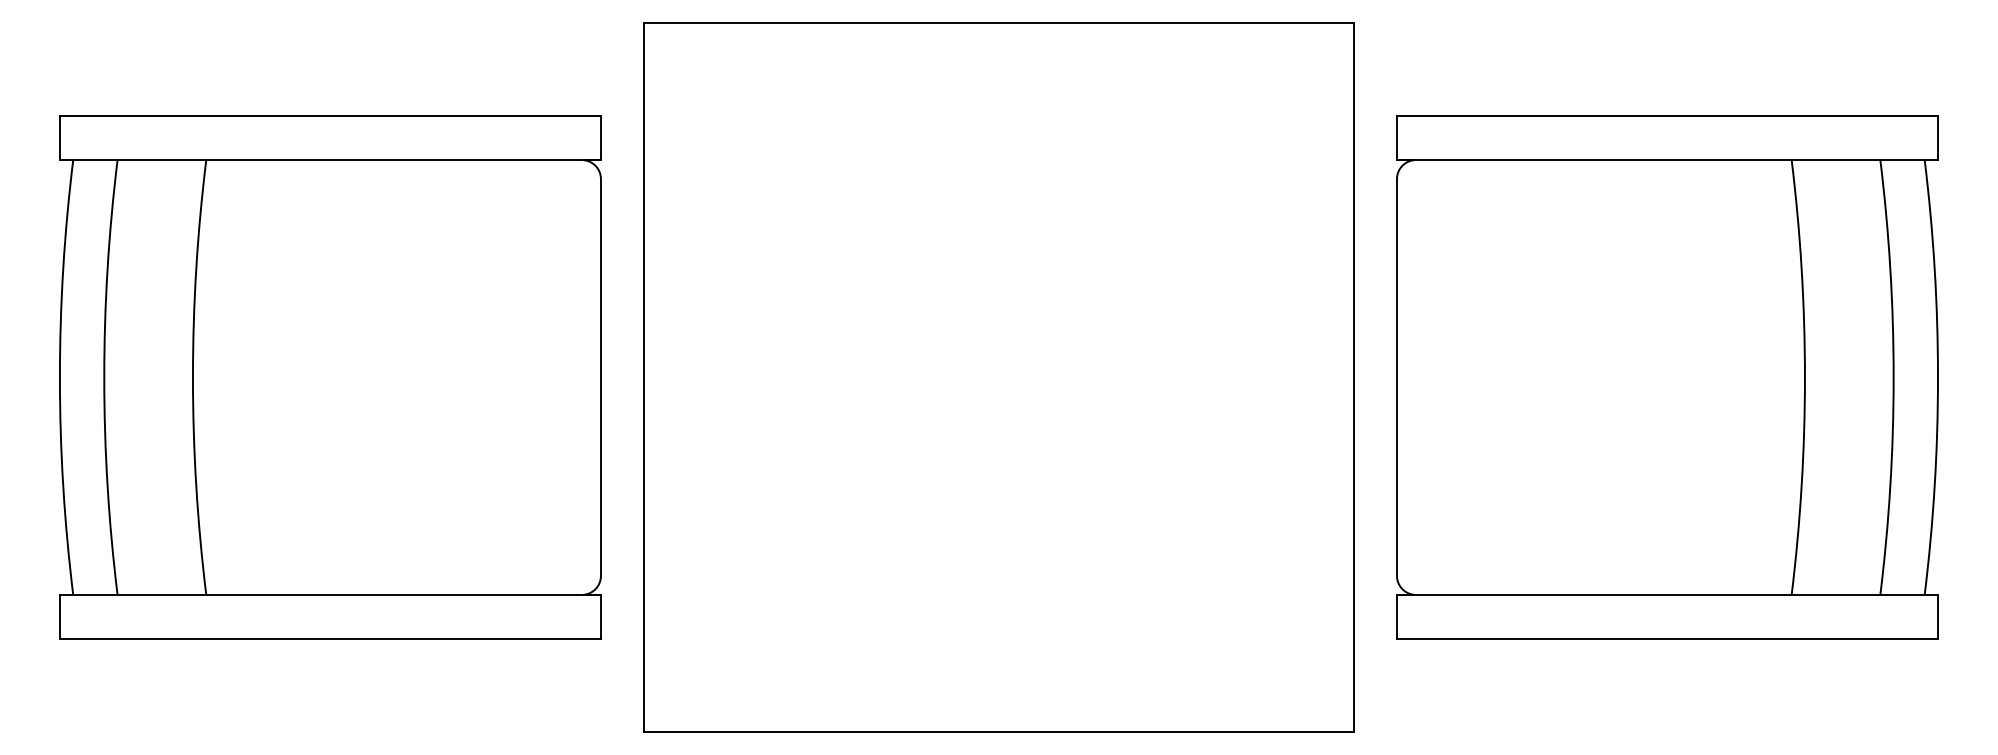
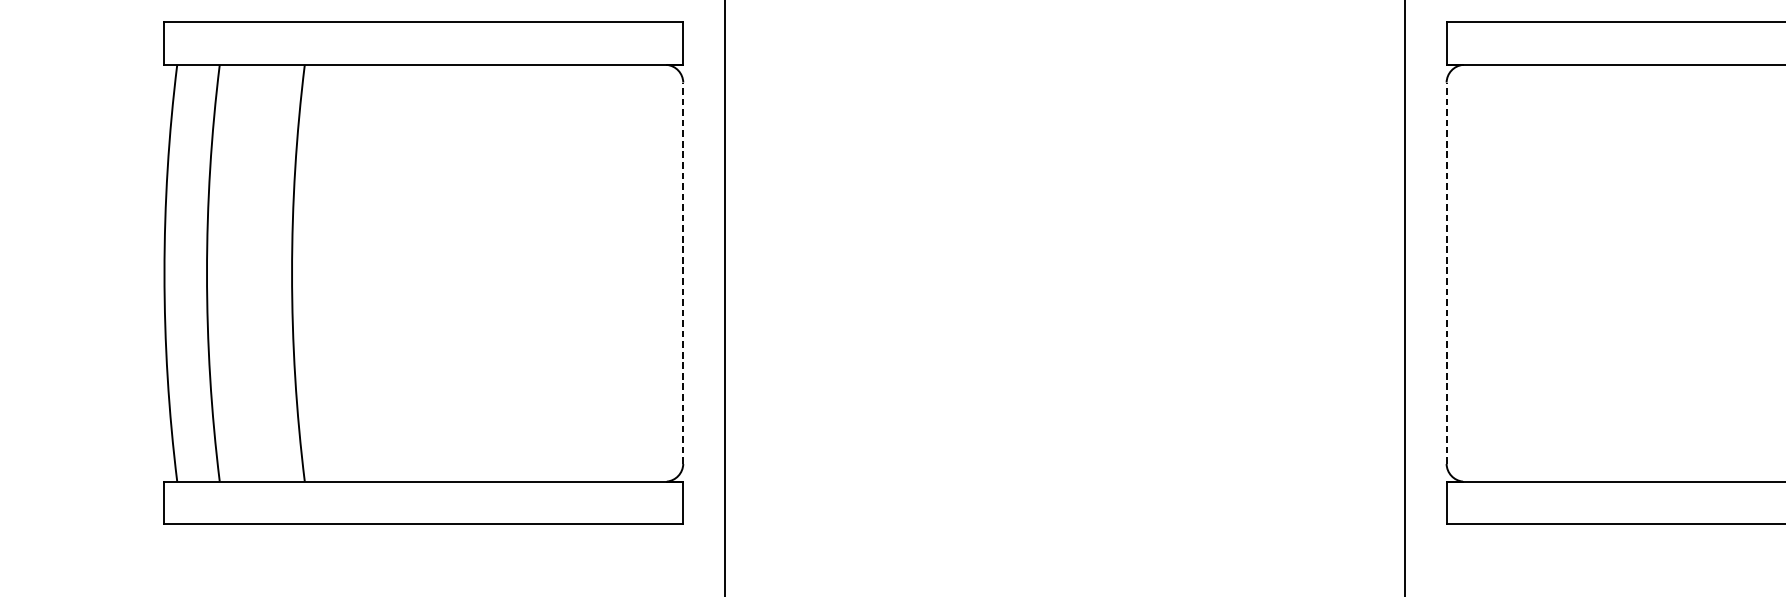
line: (600, 377) -> (682, 273), solid -> dashed
line: (1397, 377) -> (1447, 273), solid -> dashed

